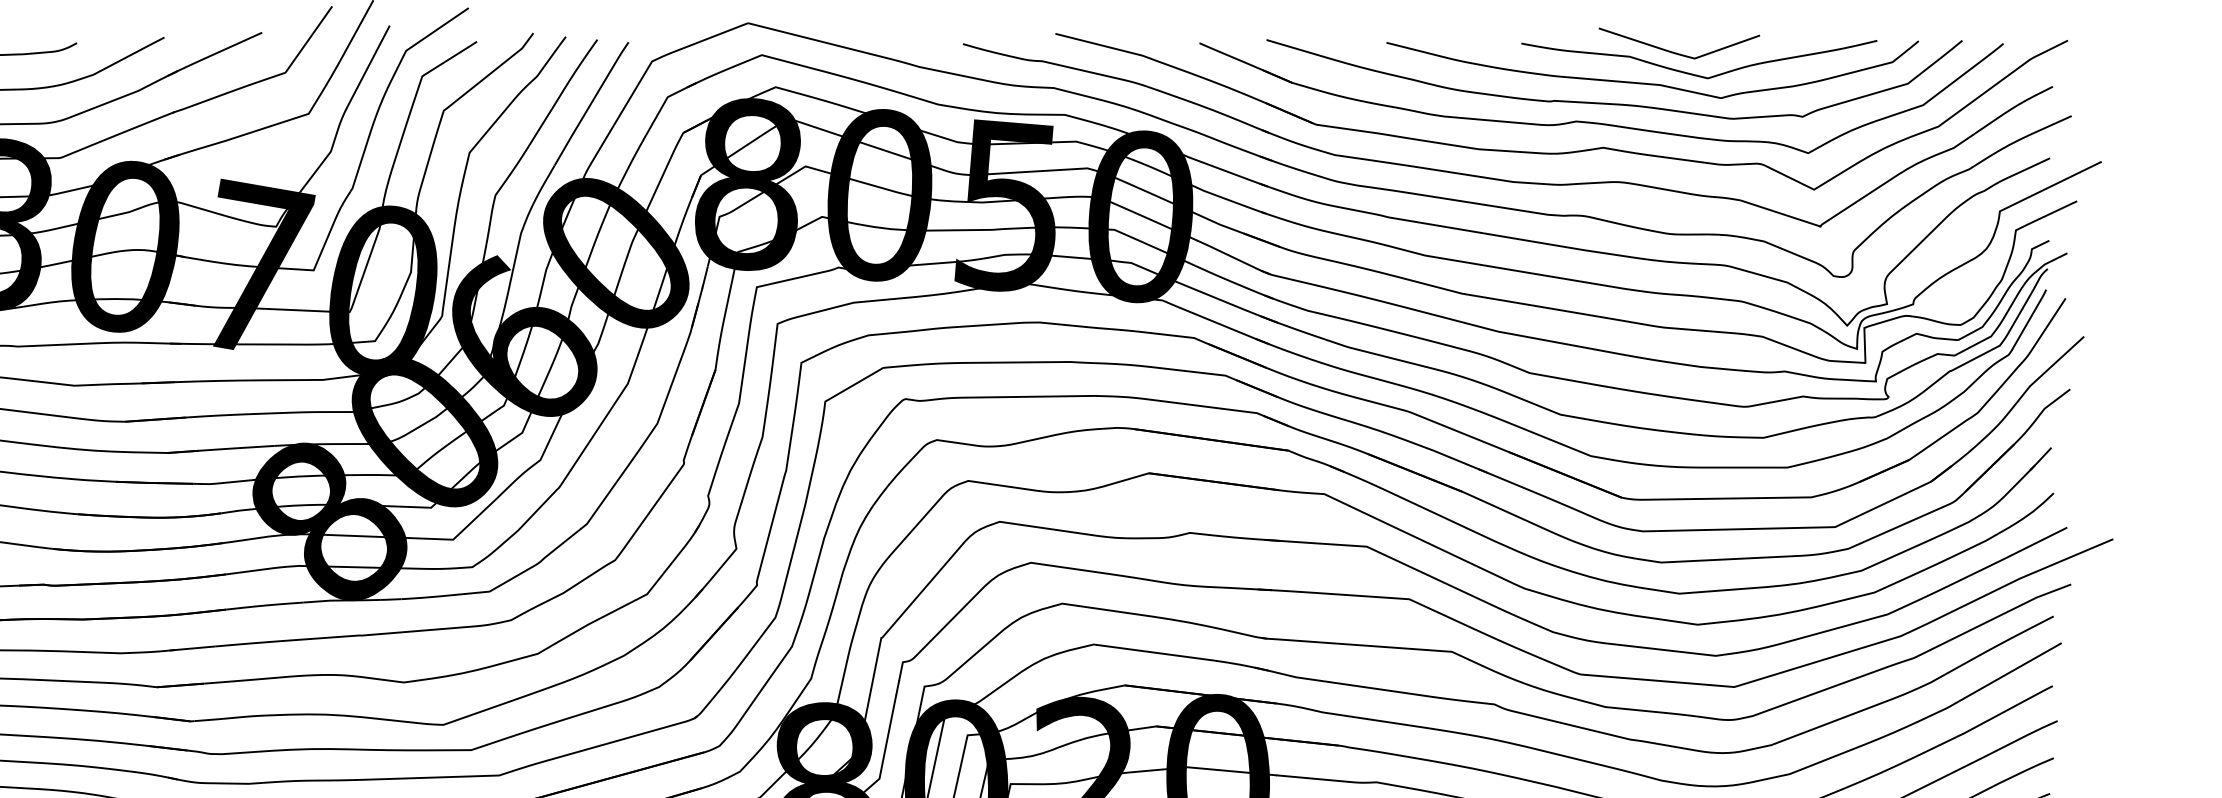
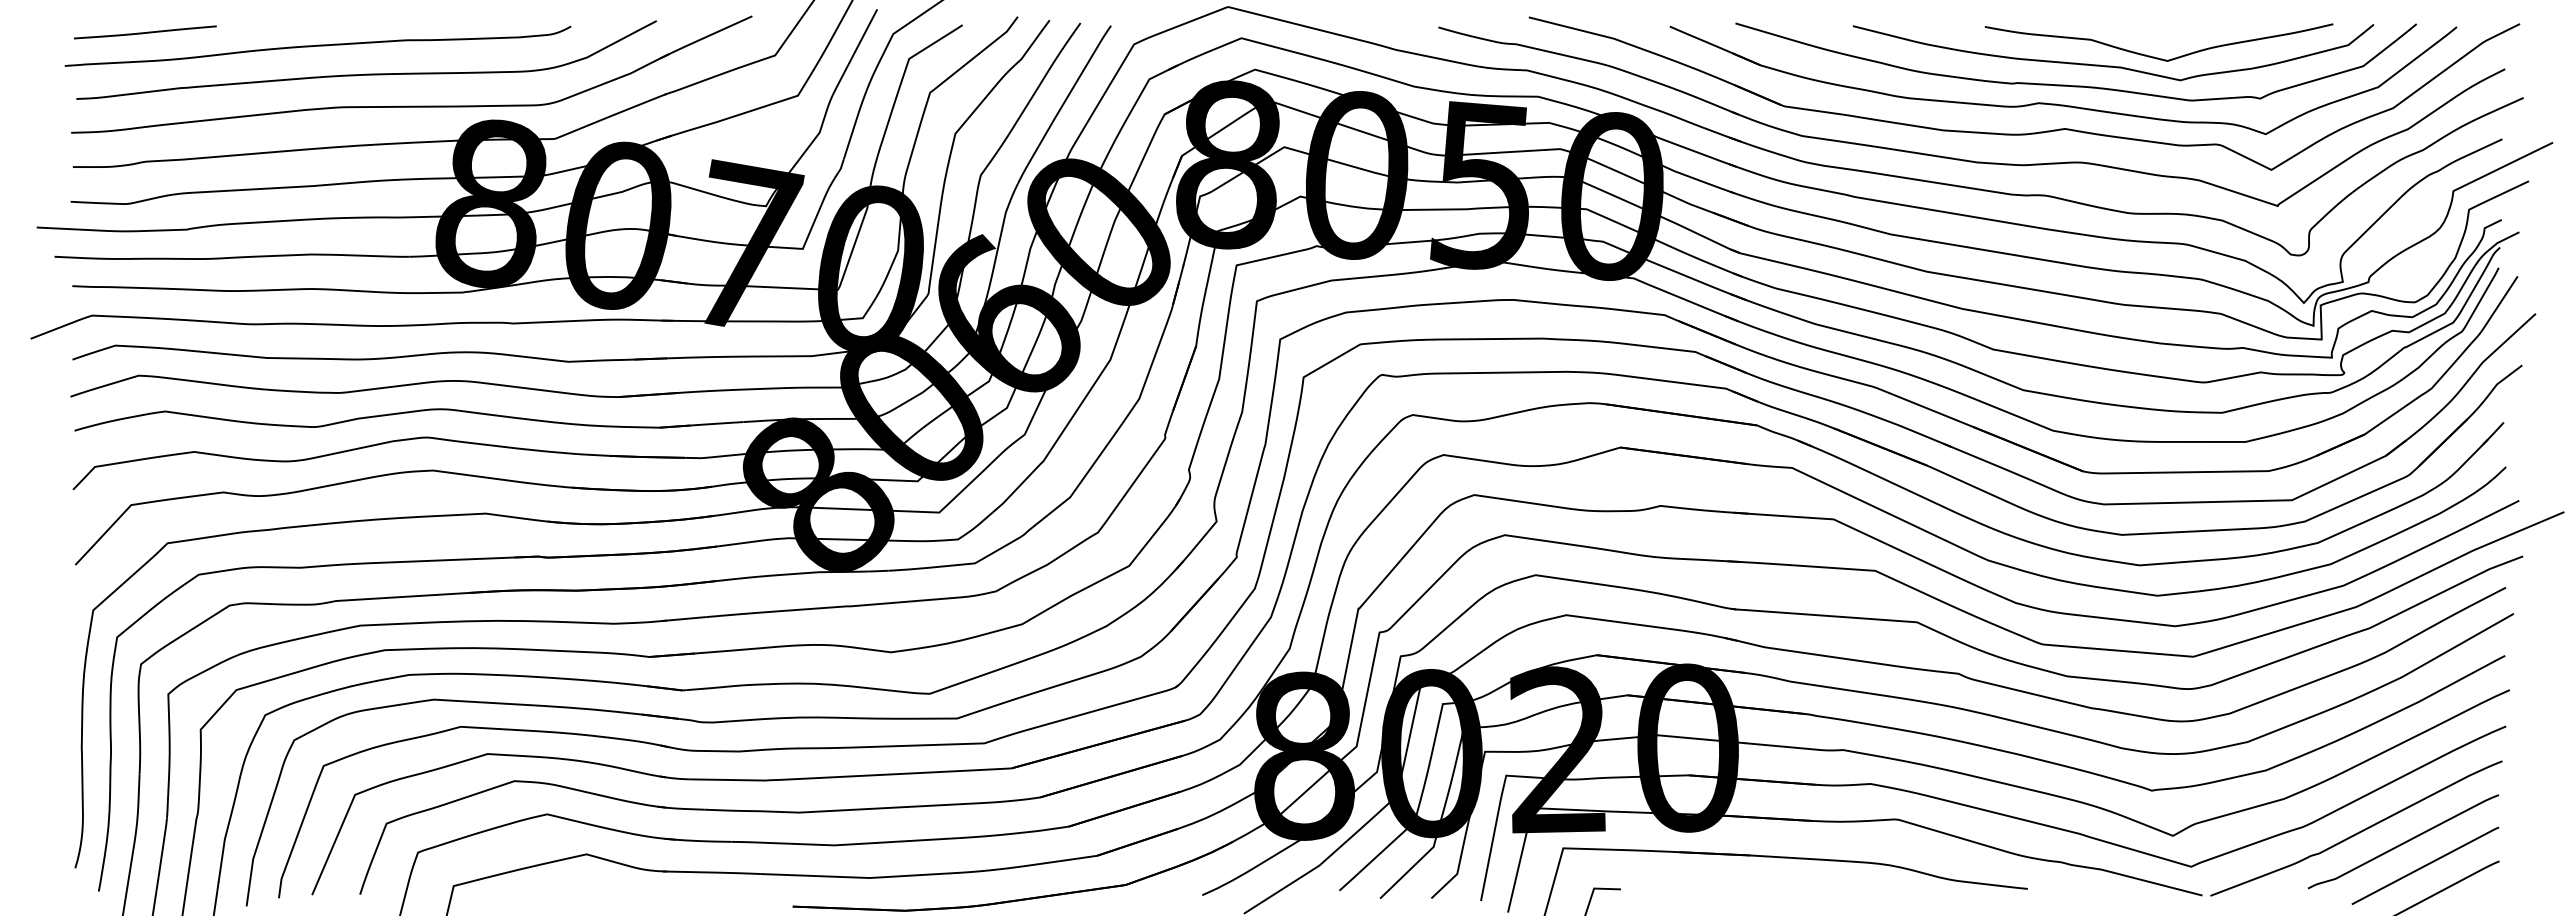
curve: (1676, 52) -> (2136, 35), removed

